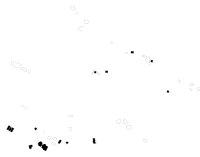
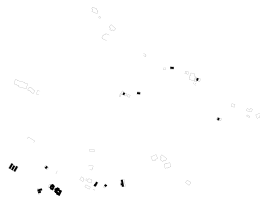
part: (60, 141) -> (96, 183), moved

